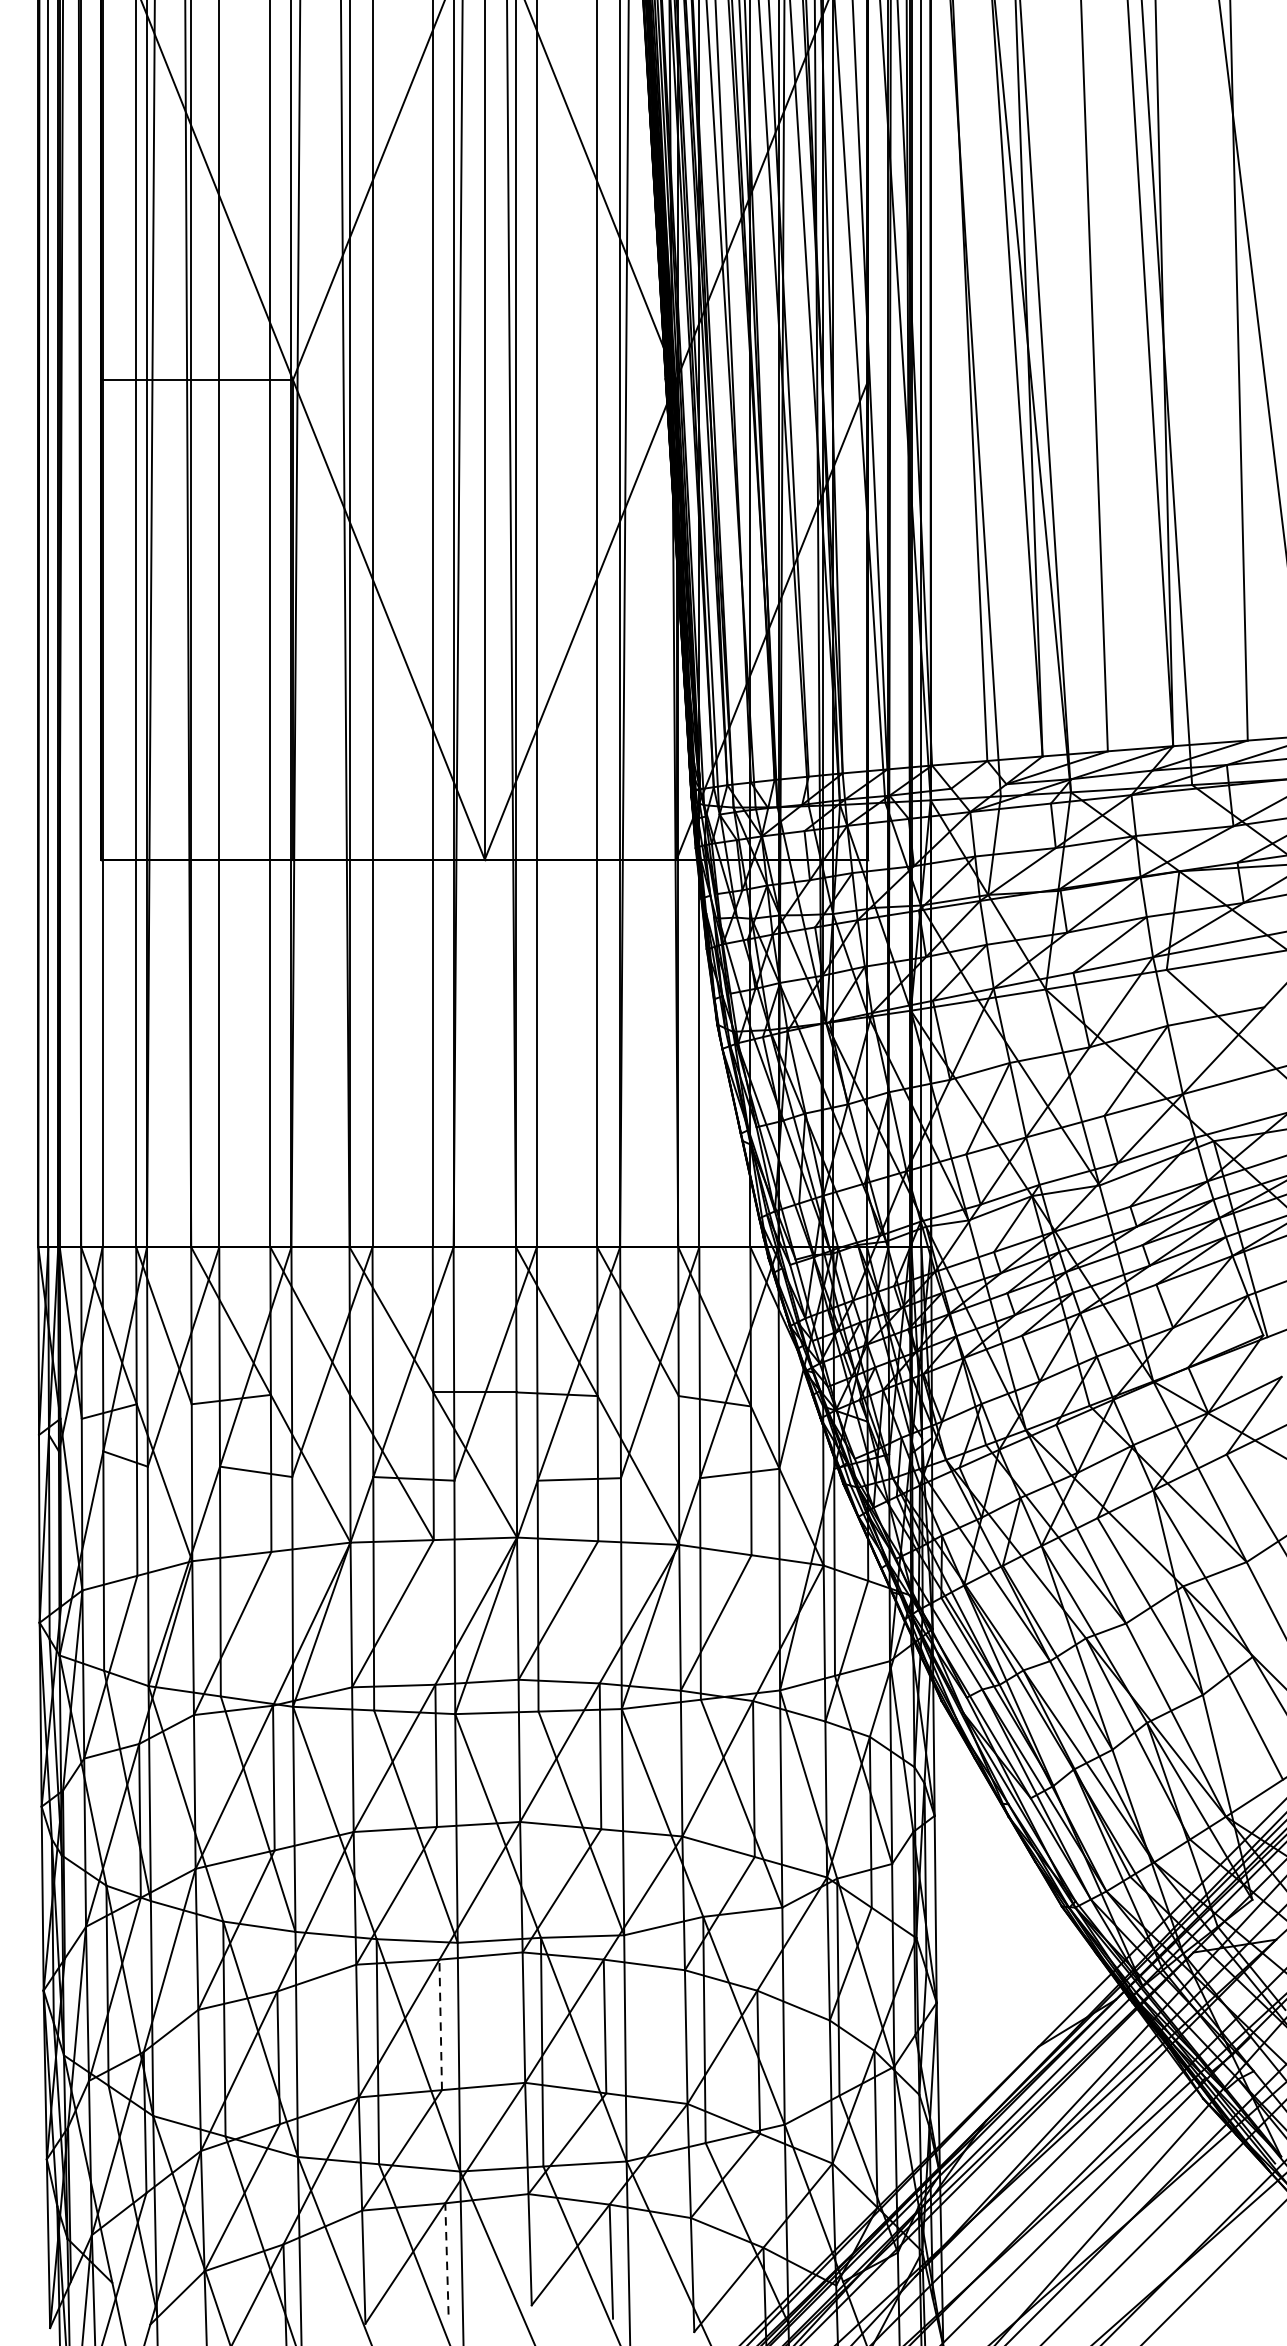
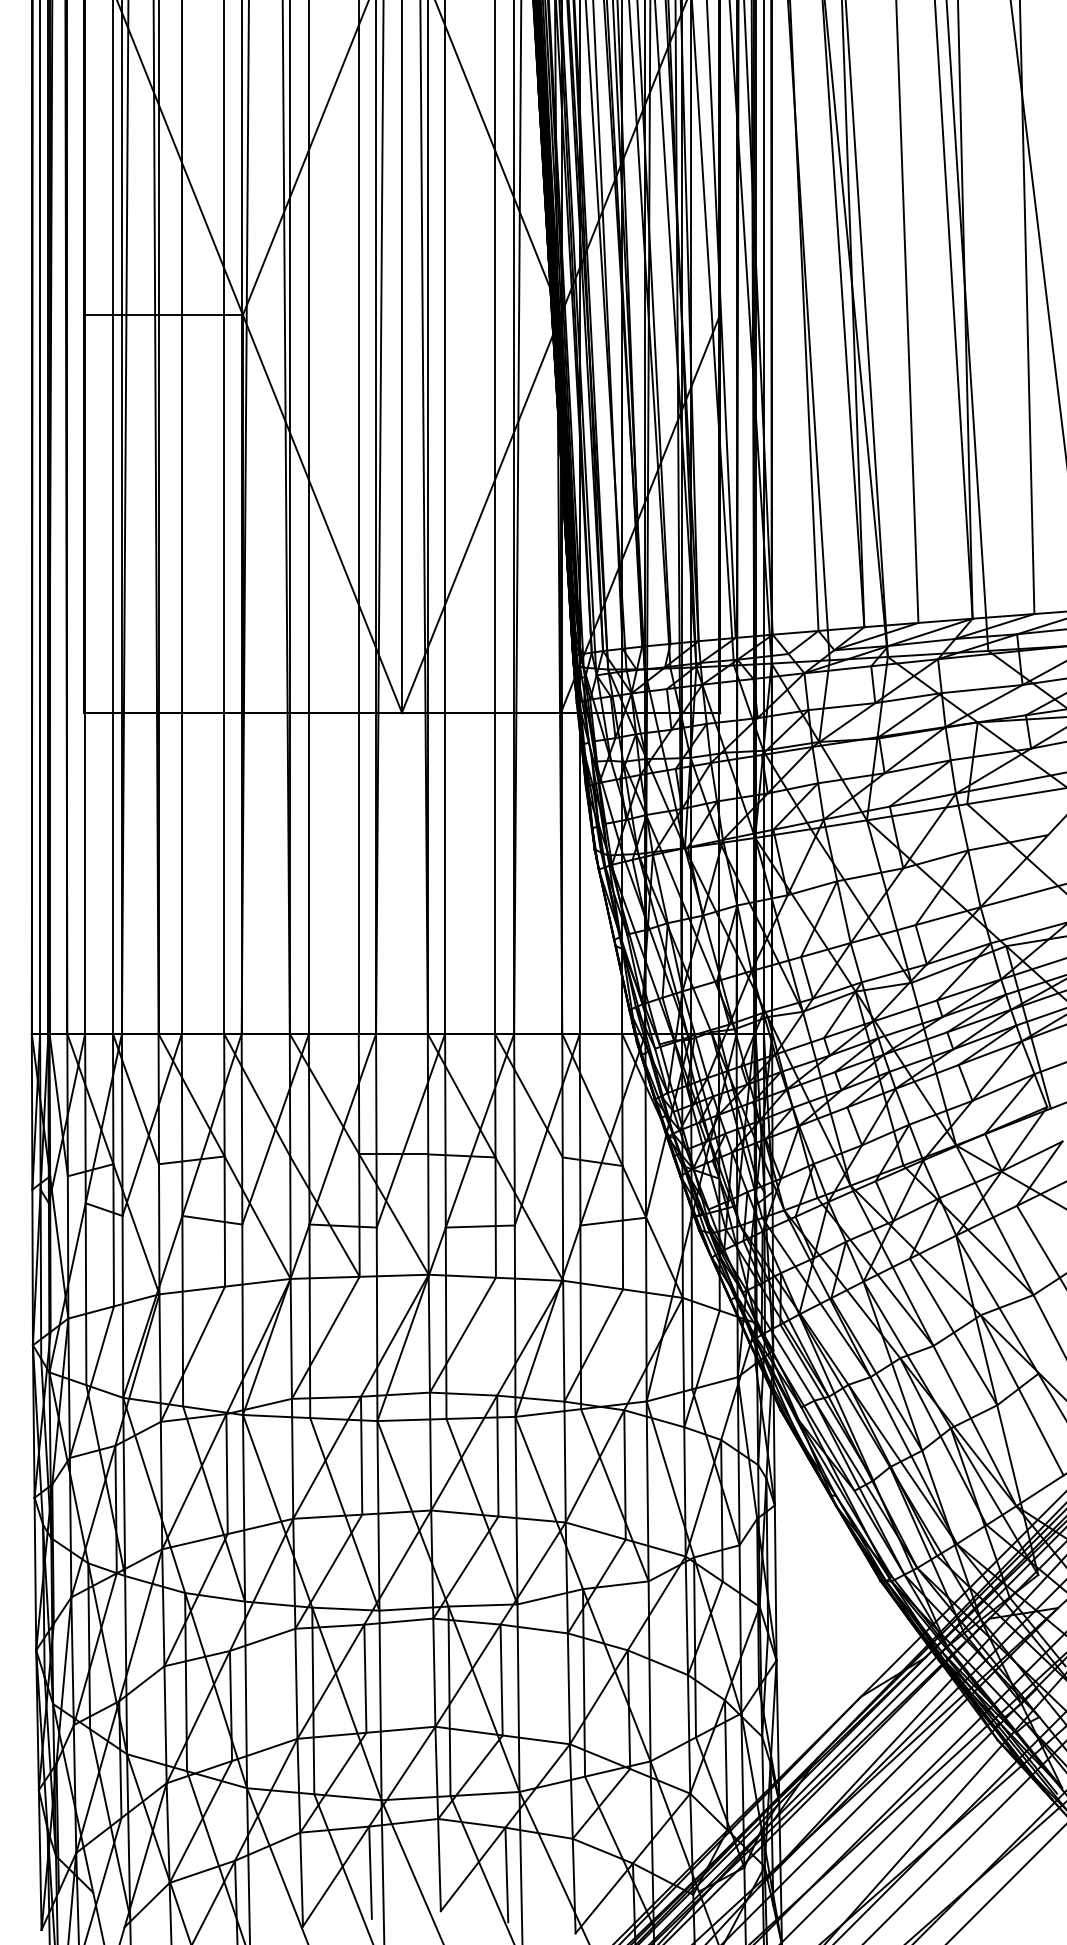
line: (440, 2024) -> (365, 1678), dashed -> solid
line: (446, 2258) -> (370, 1872), dashed -> solid

